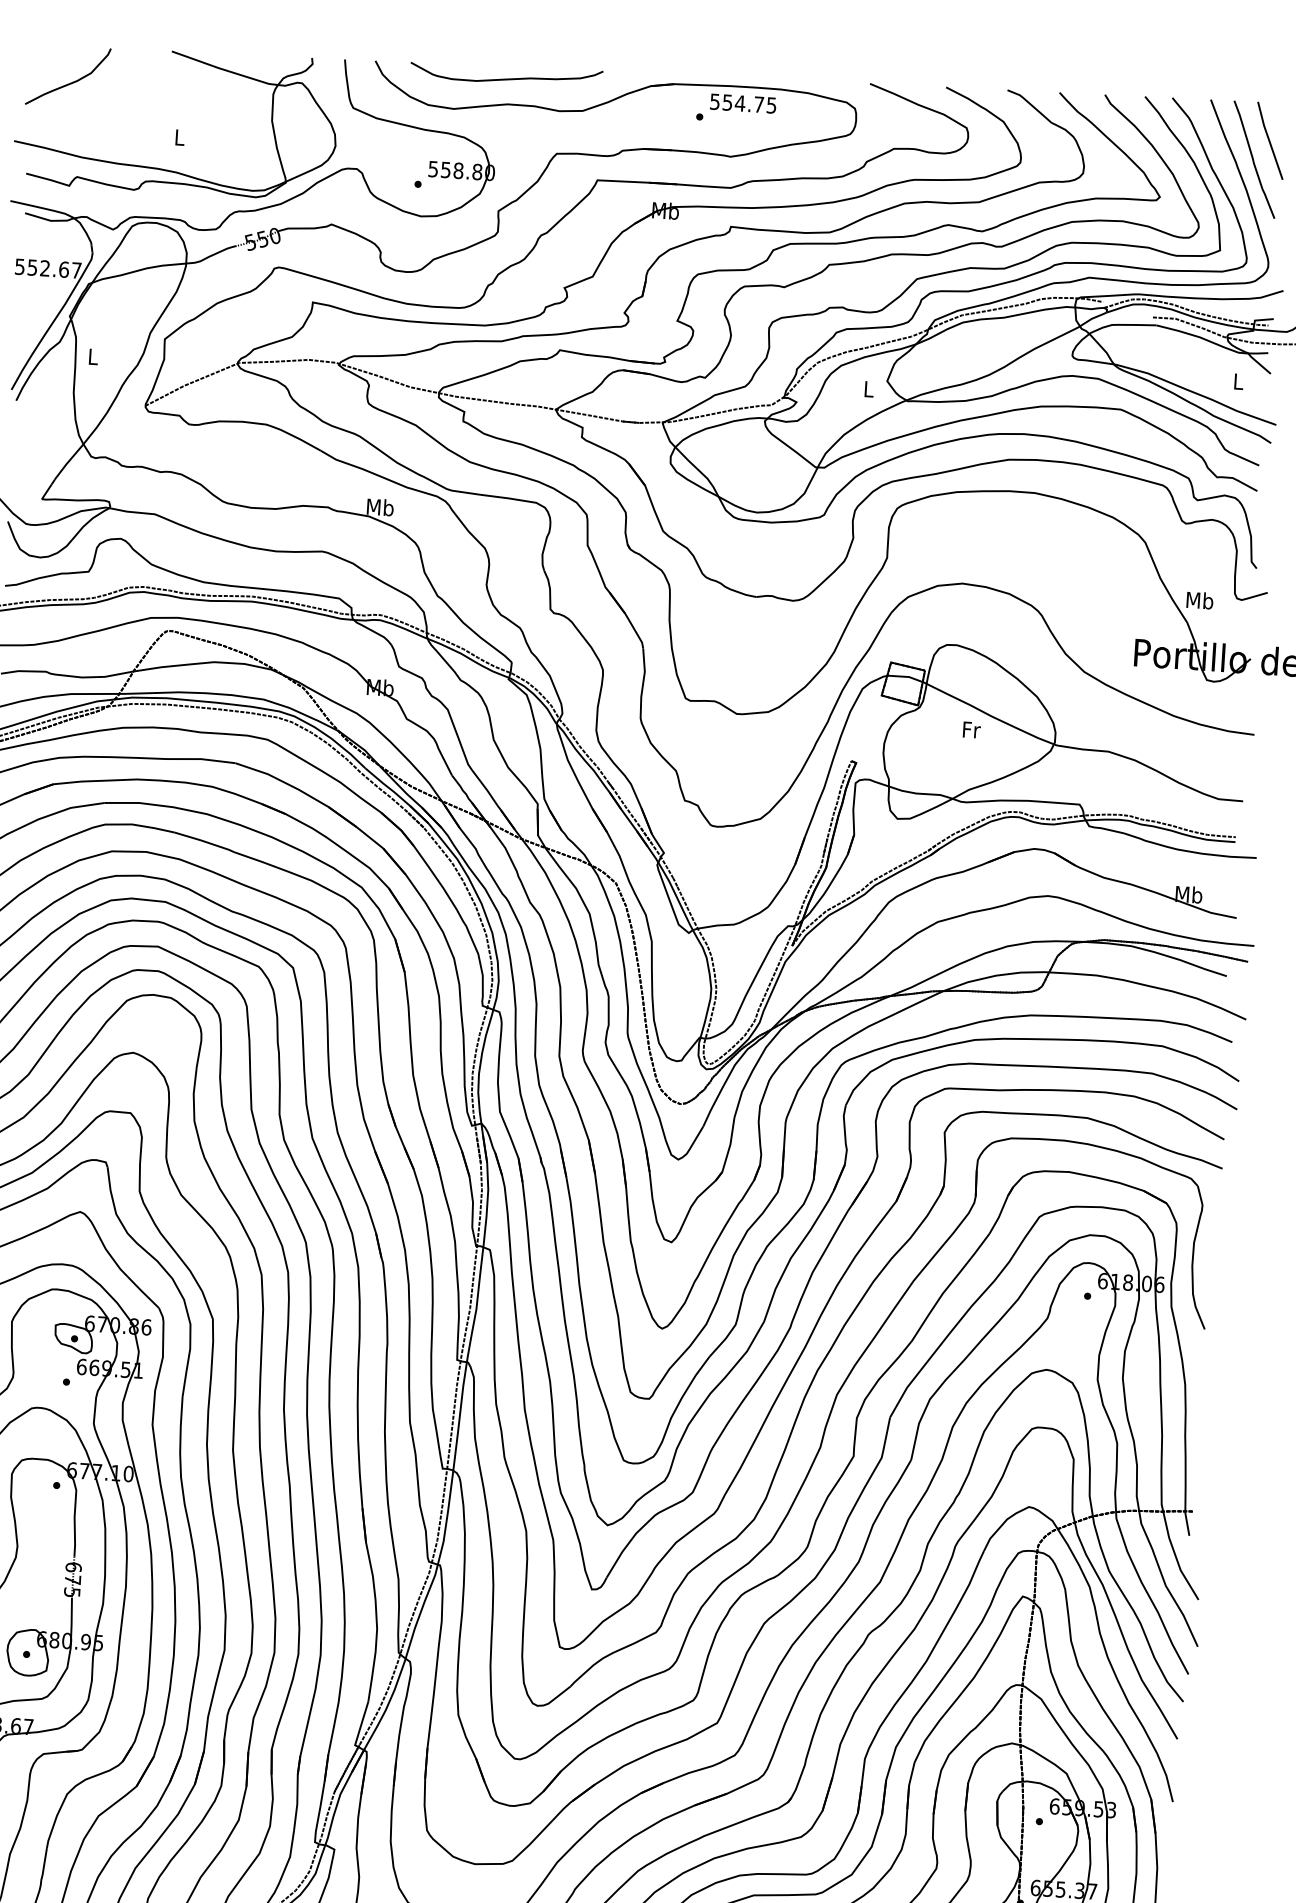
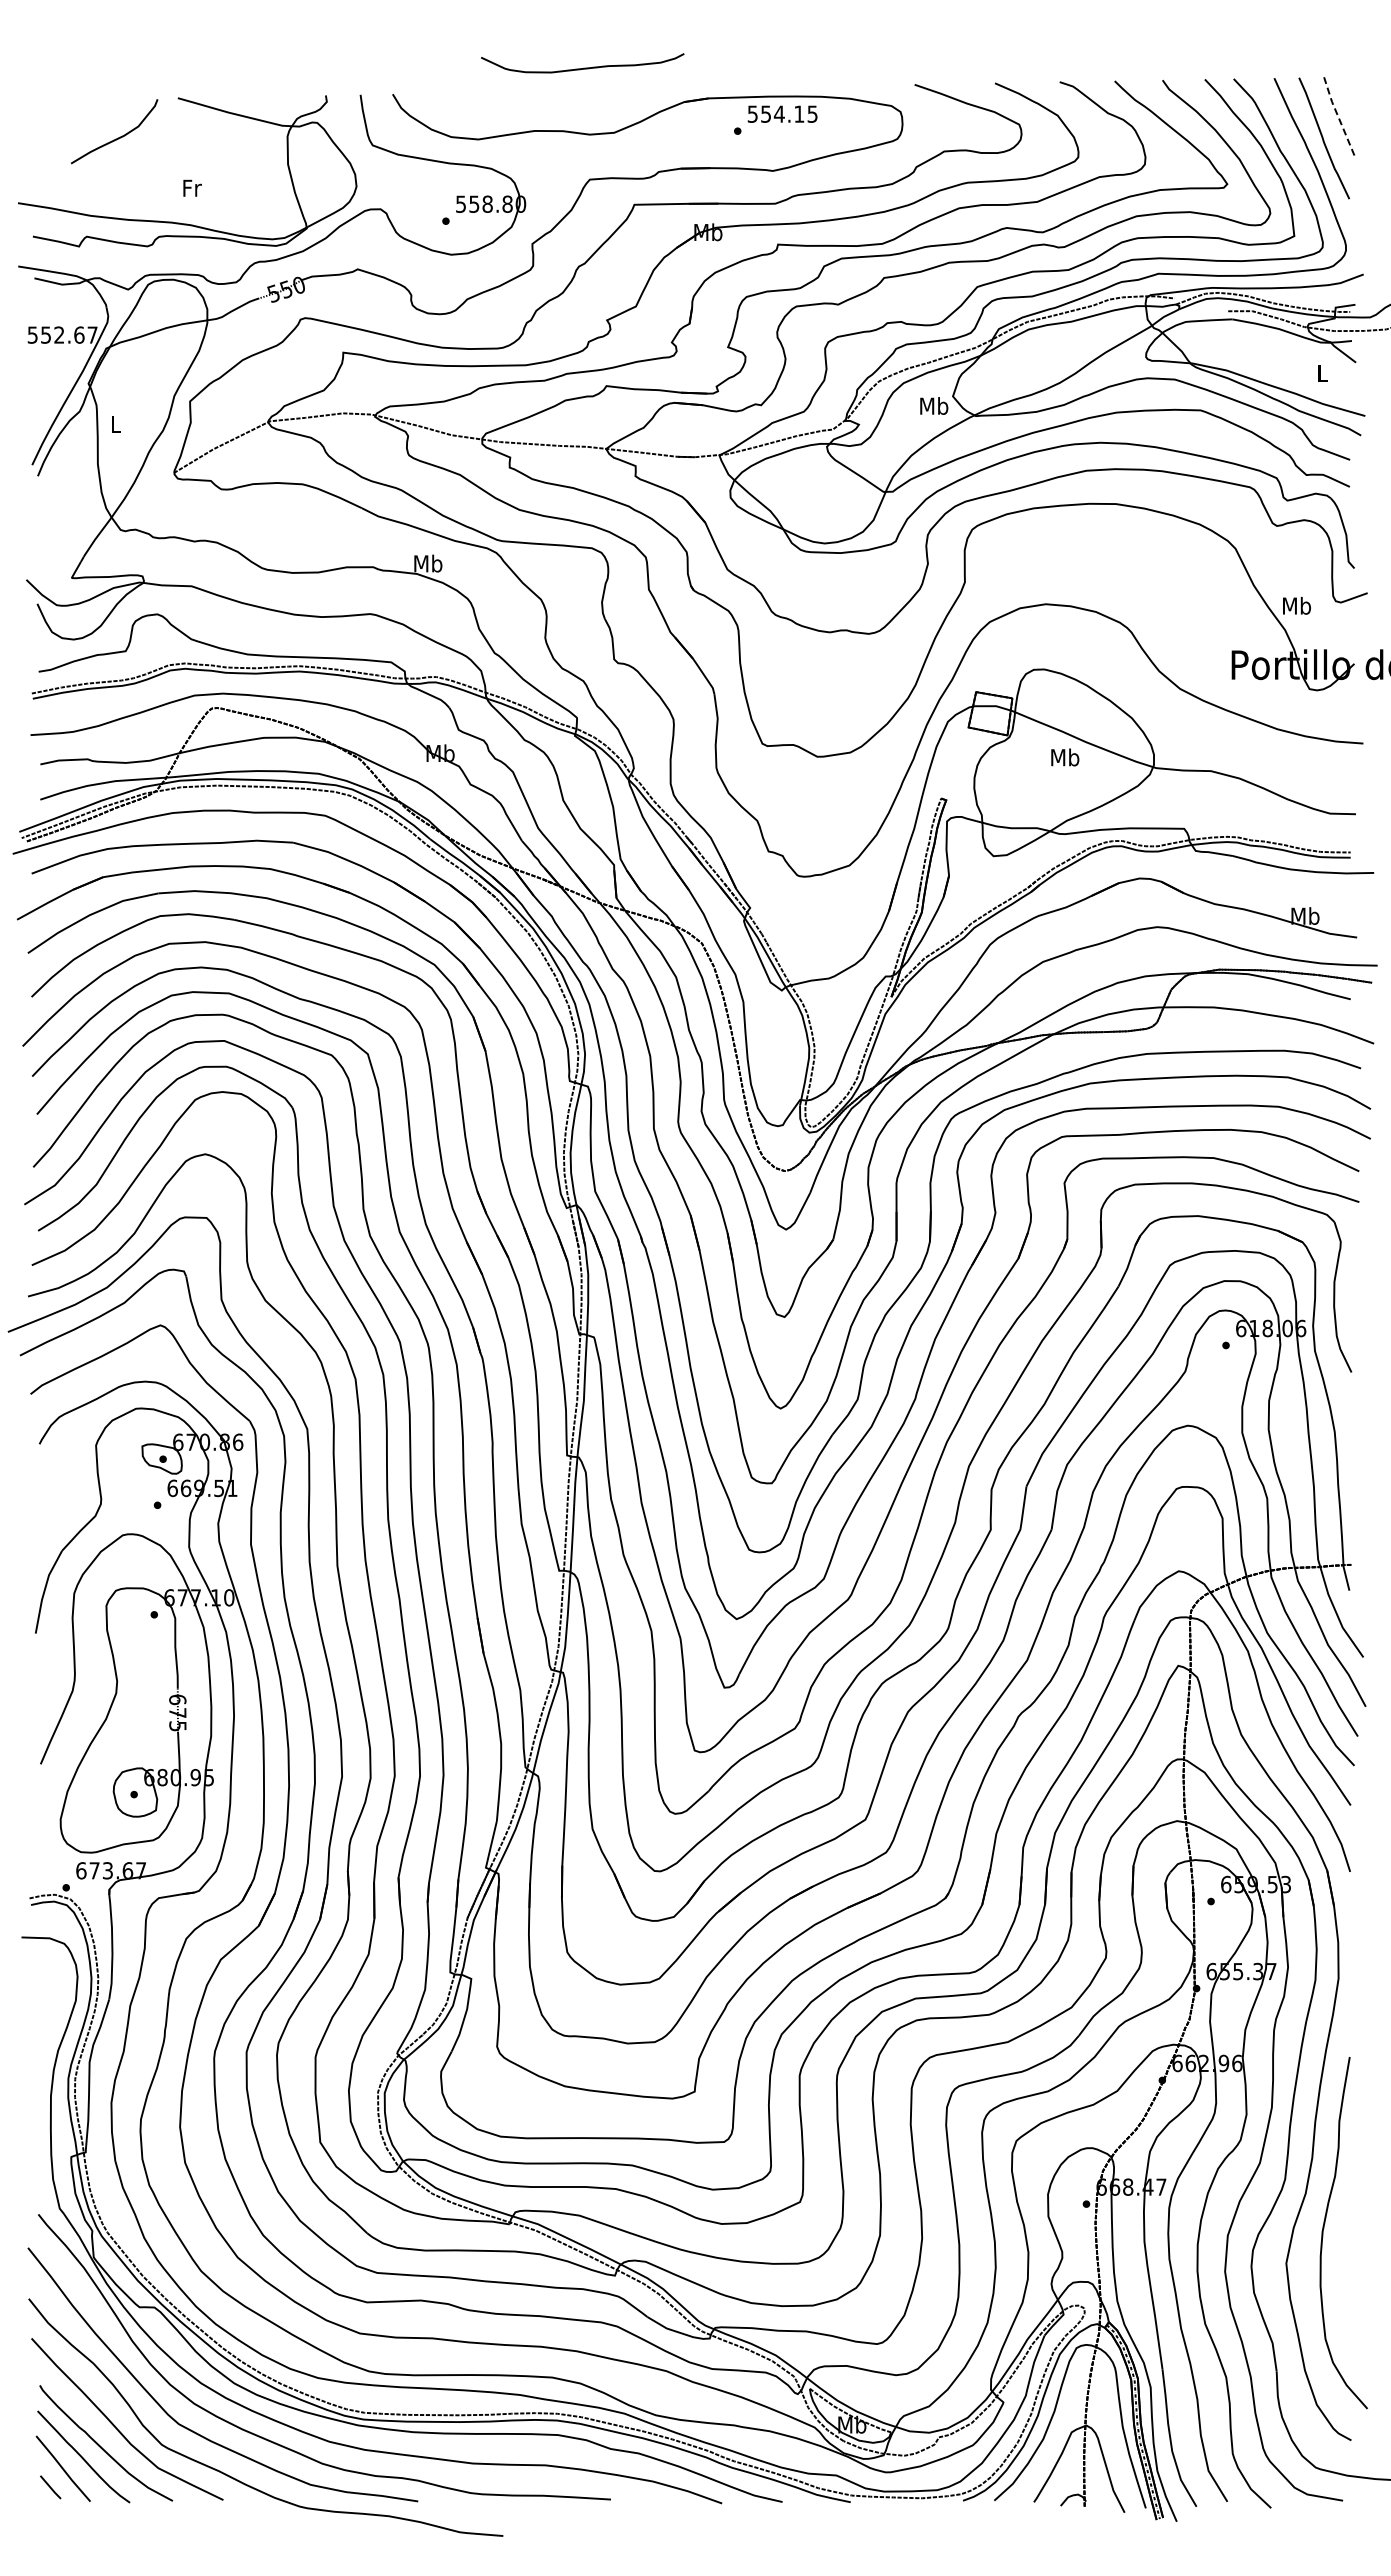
curve: (508, 78) -> (584, 67), moved
curve: (70, 82) -> (117, 137), moved
text: (759, 104) -> (799, 113), 554.75 -> 554.15
text: (180, 136) -> (192, 187), L -> Fr
line: (1269, 141) -> (1338, 118), solid -> dashed
text: (869, 388) -> (934, 405), L -> Mb
text: (971, 729) -> (1065, 757), Fr -> Mb

